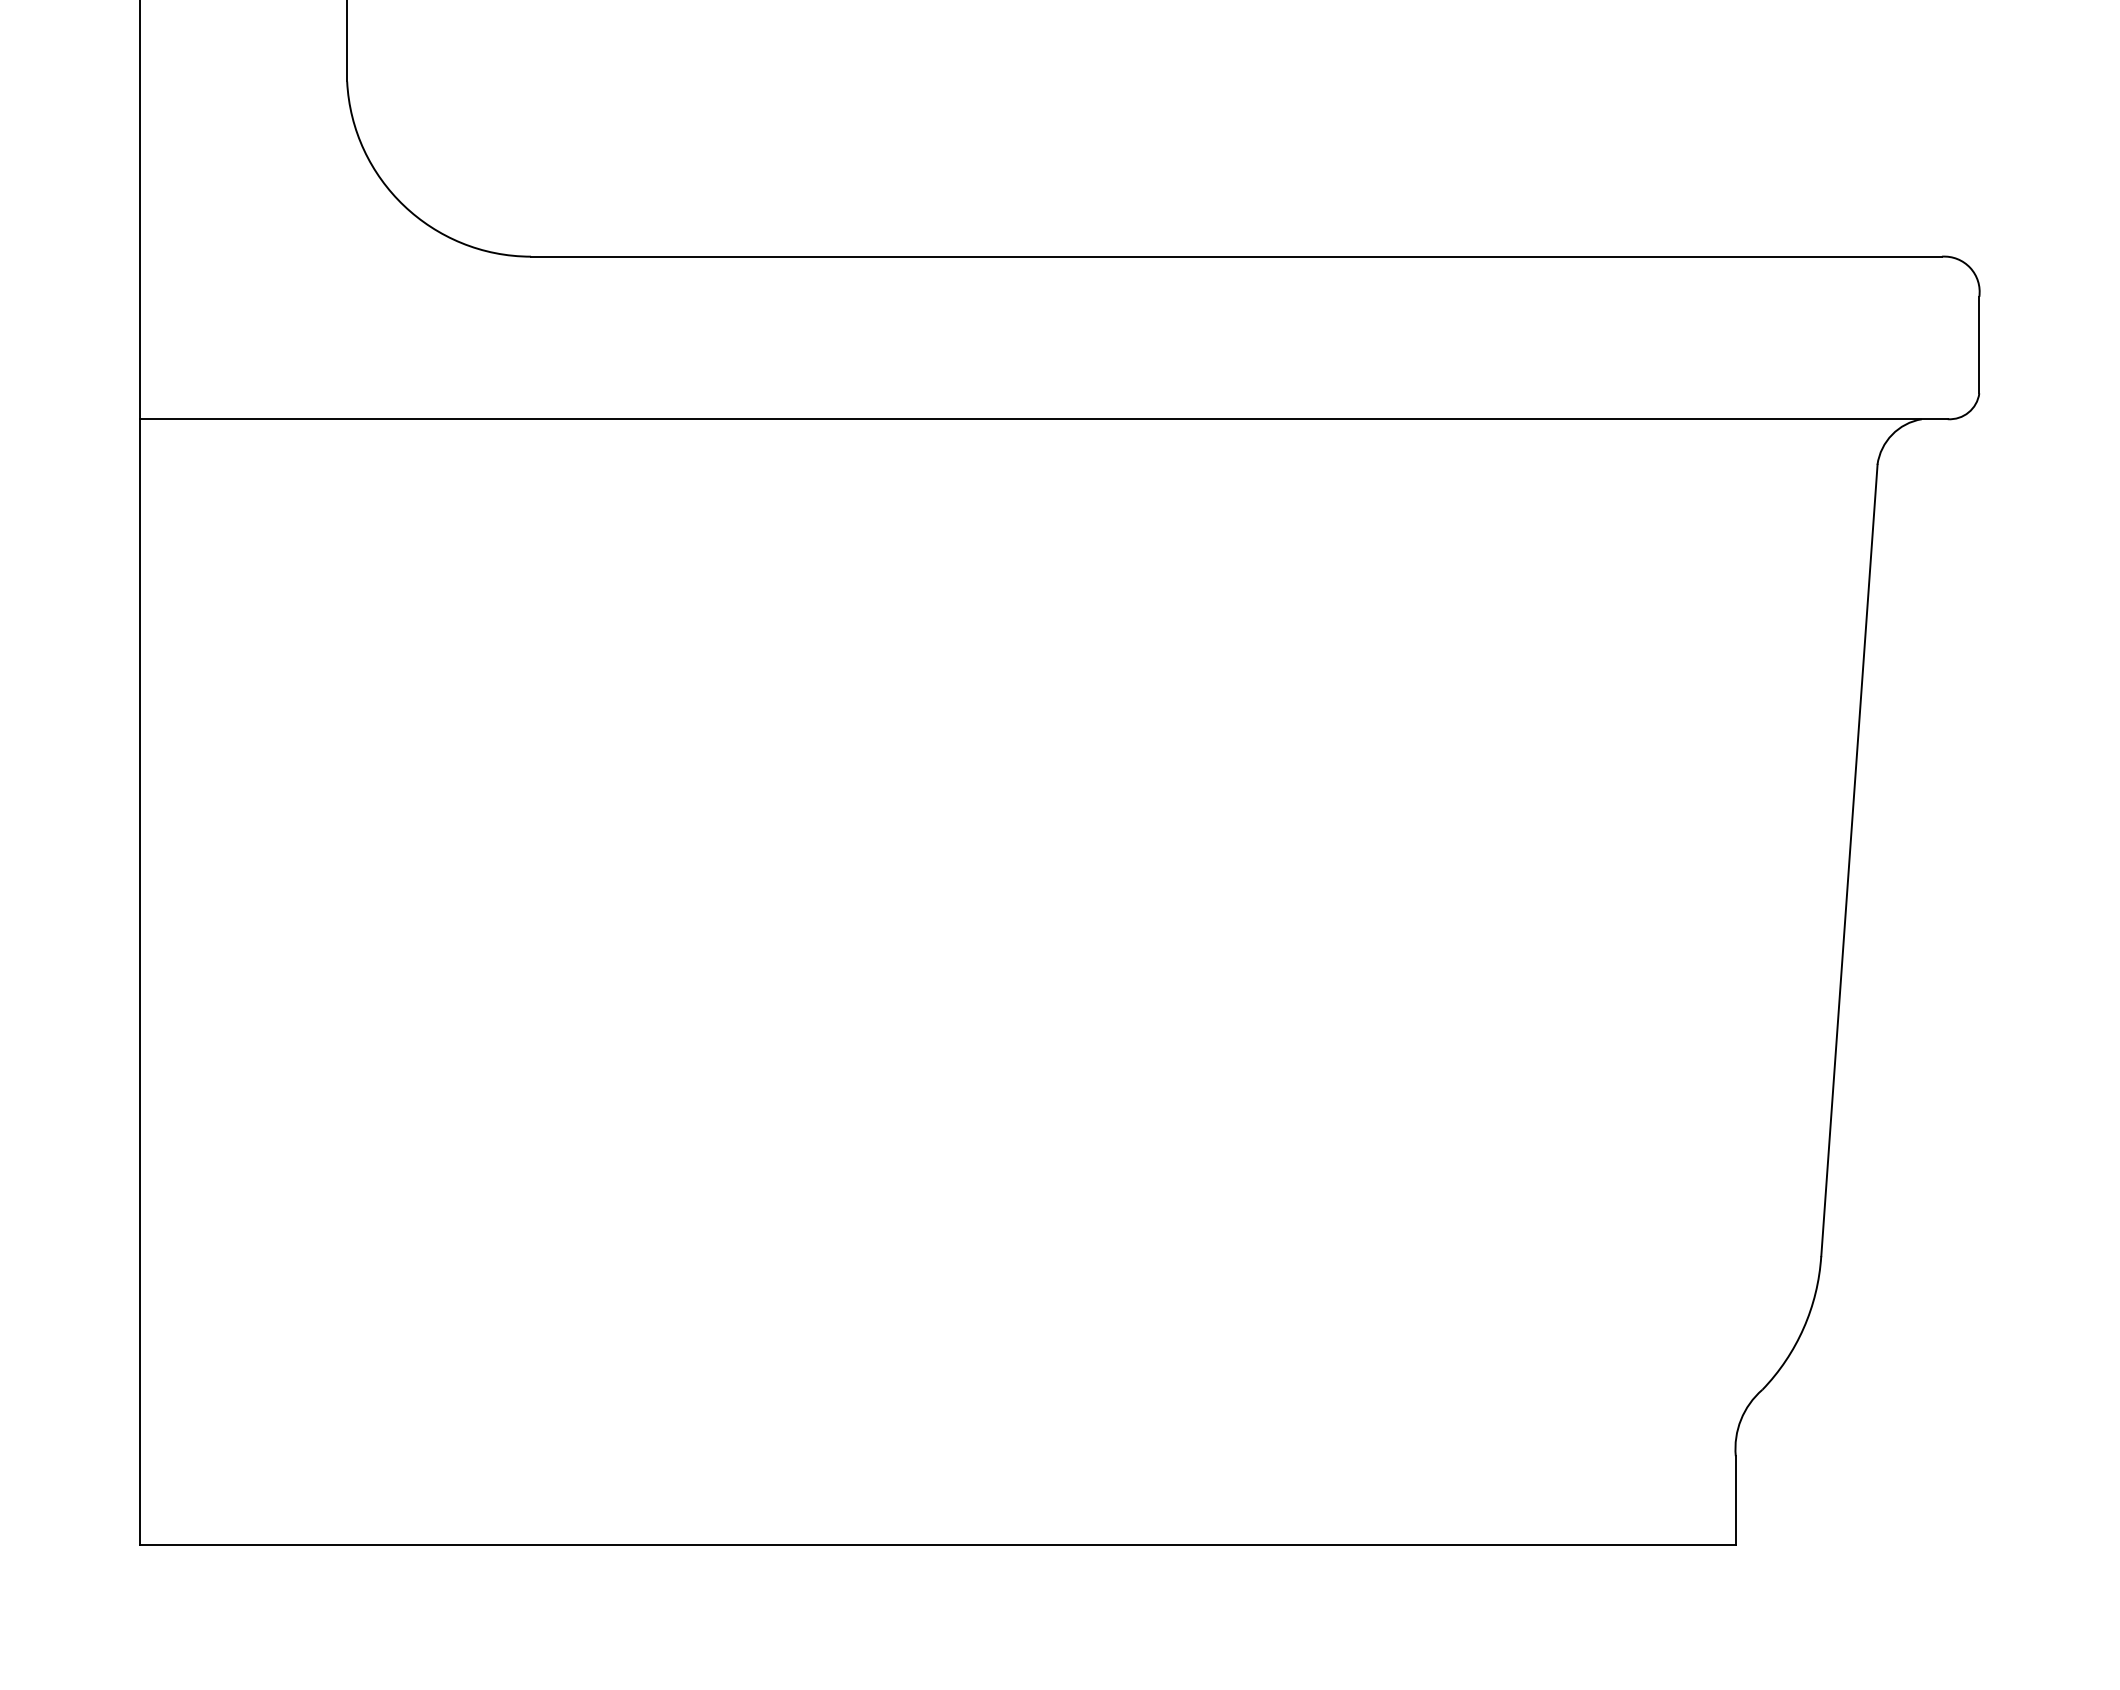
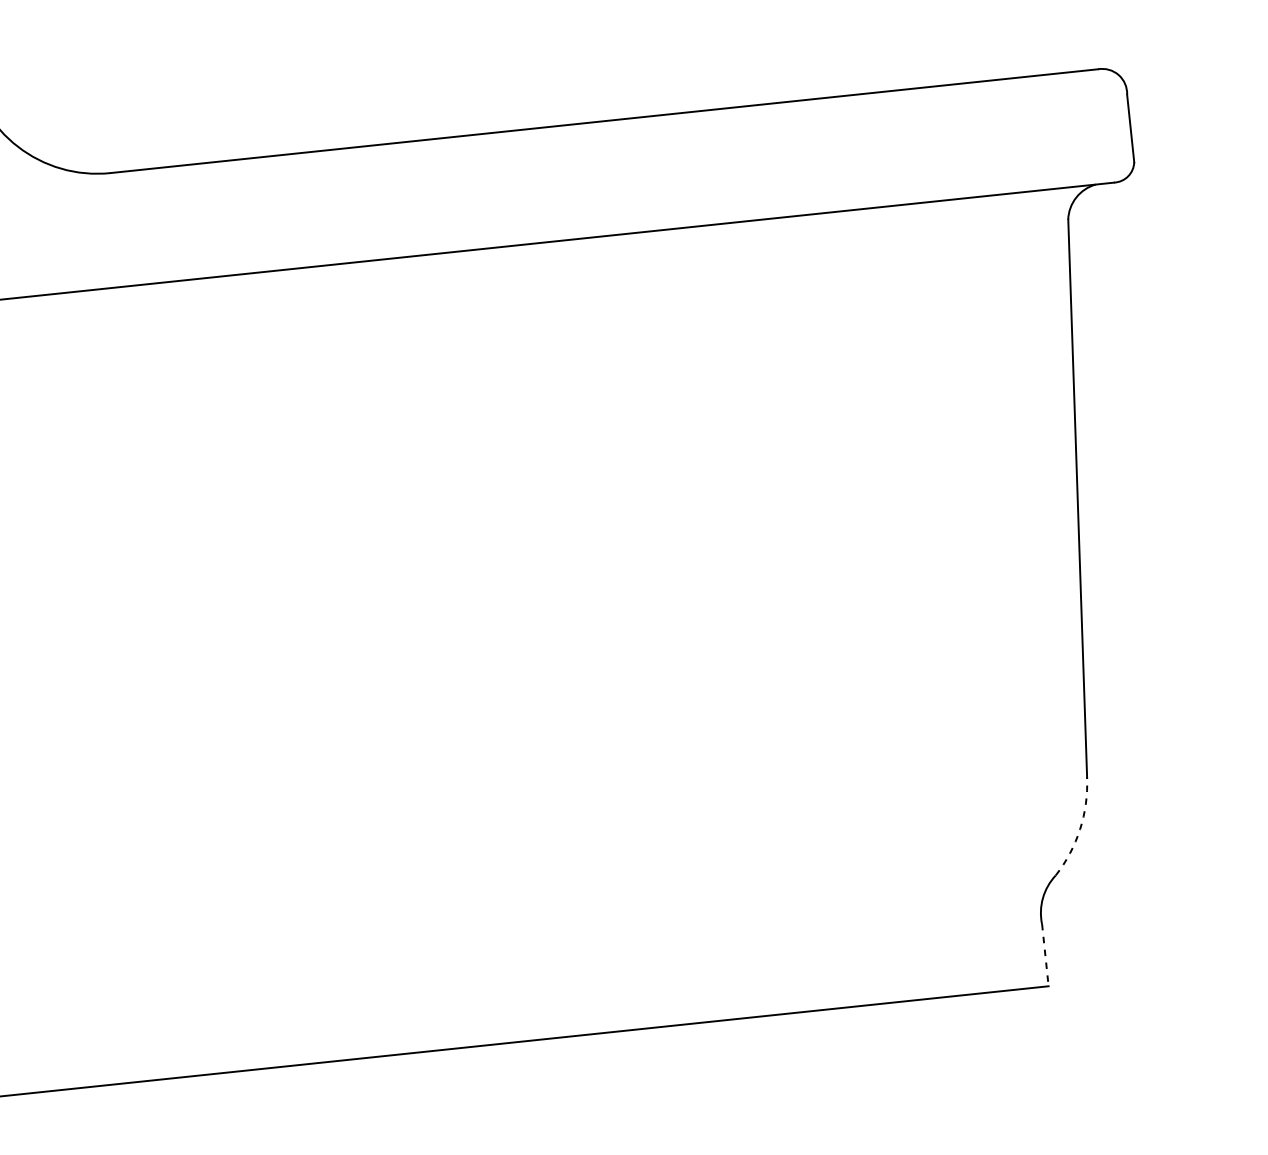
arc: (1803, 1328) -> (1079, 829), solid -> dashed
line: (1735, 1500) -> (1045, 954), solid -> dashed

